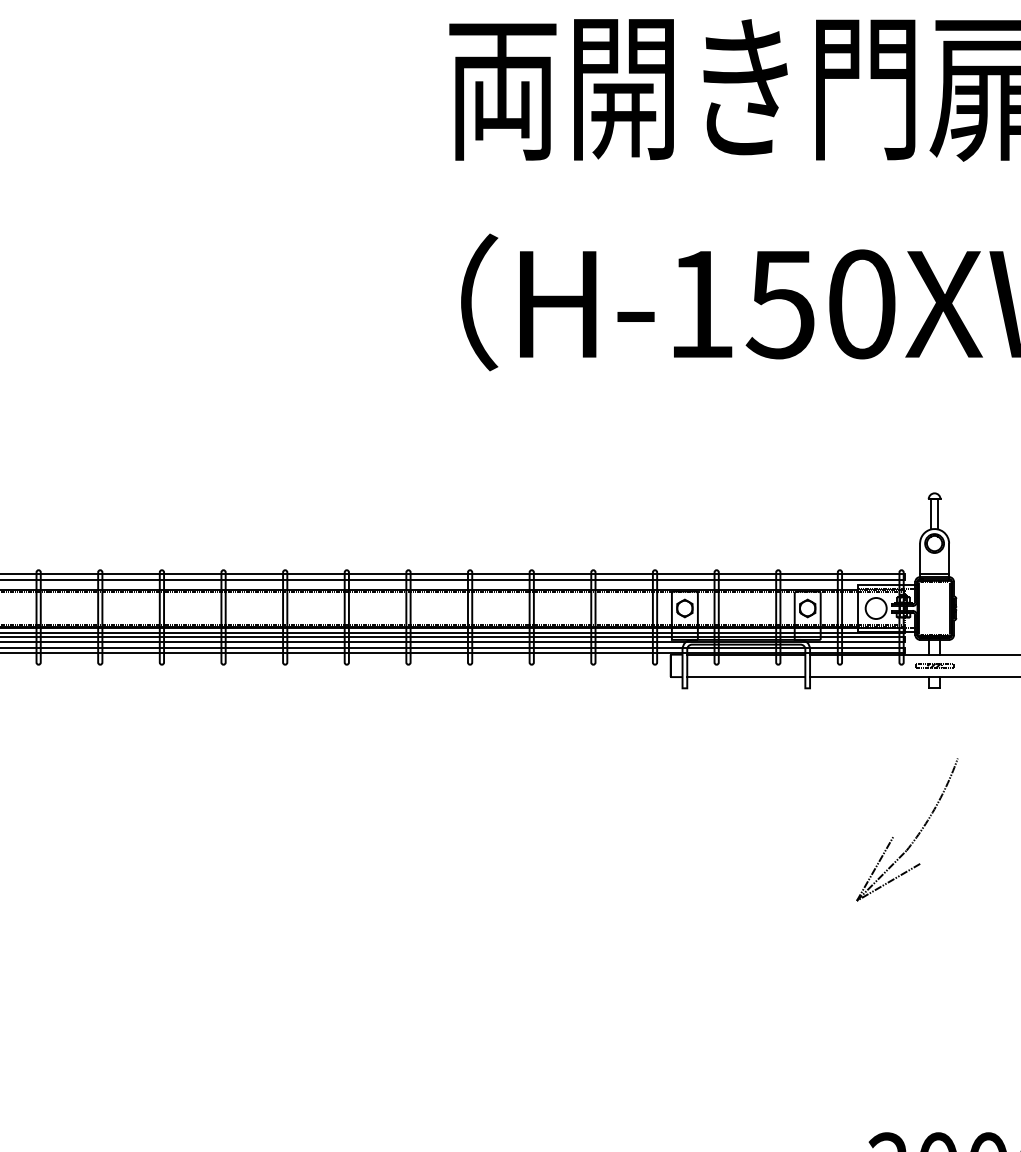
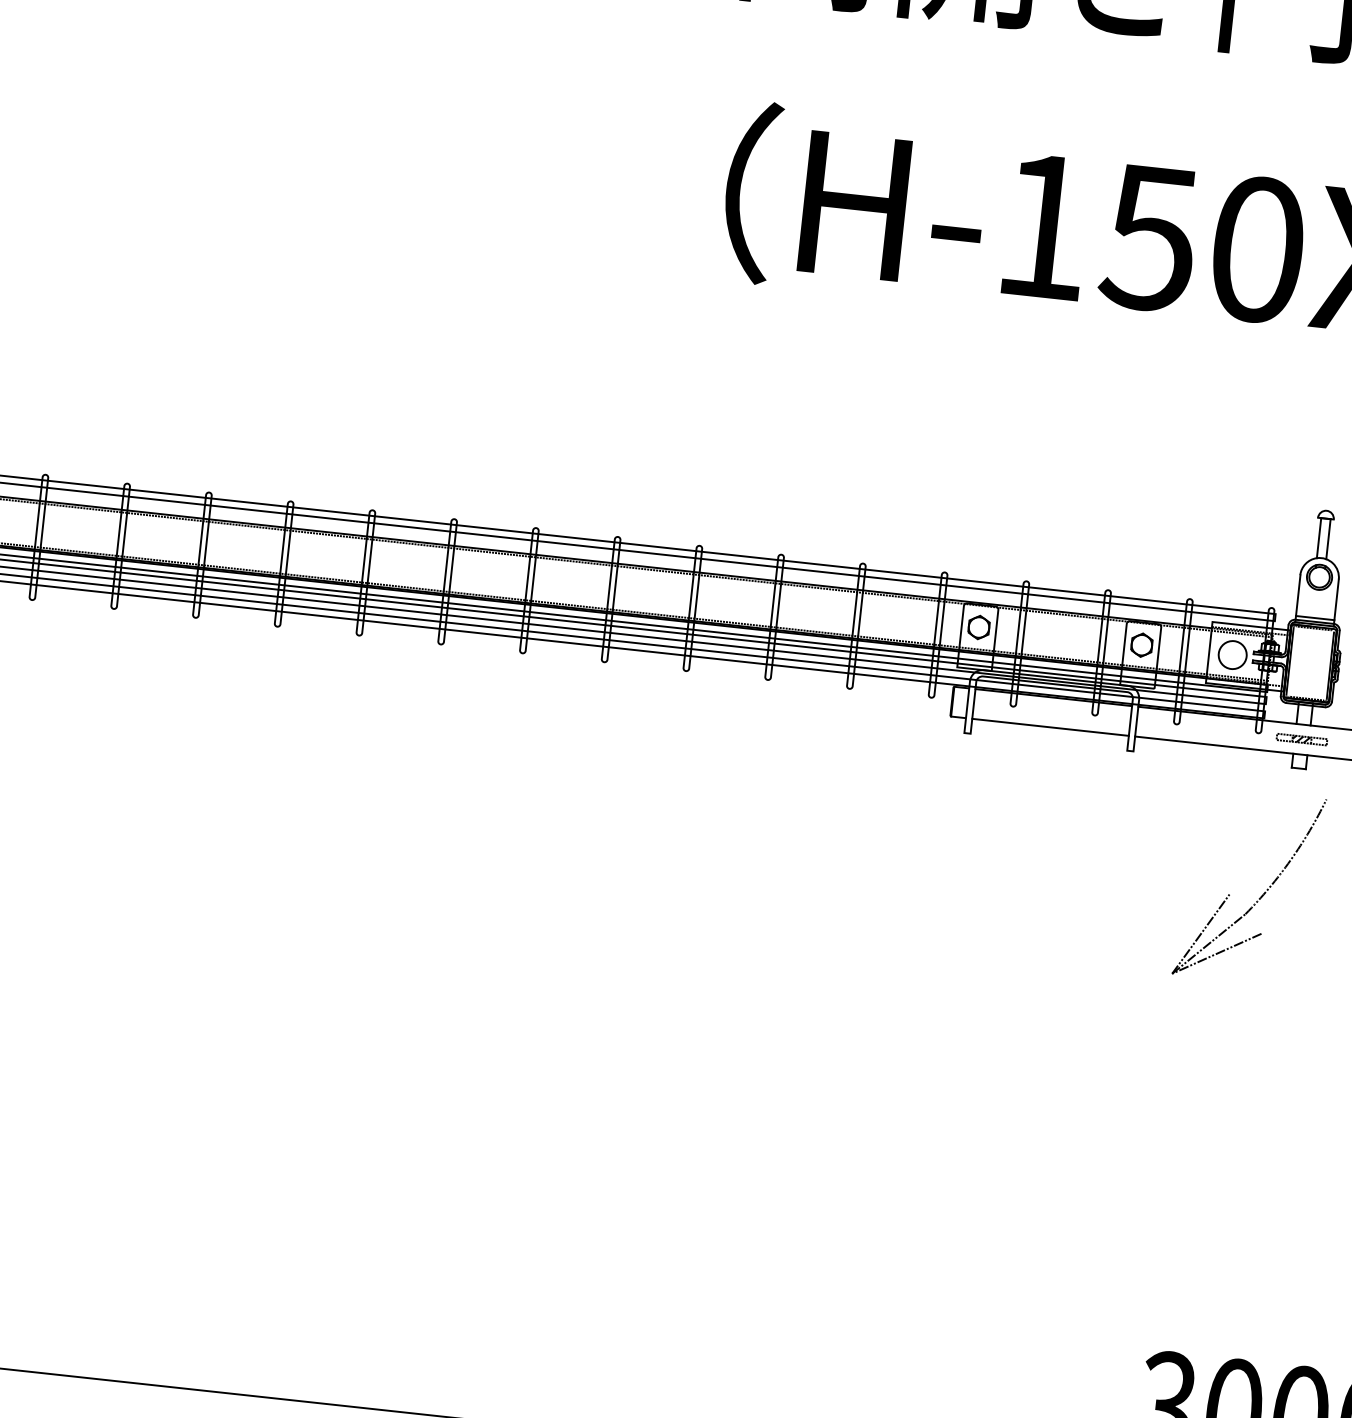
part: (916, 835) -> (1260, 895), moved

